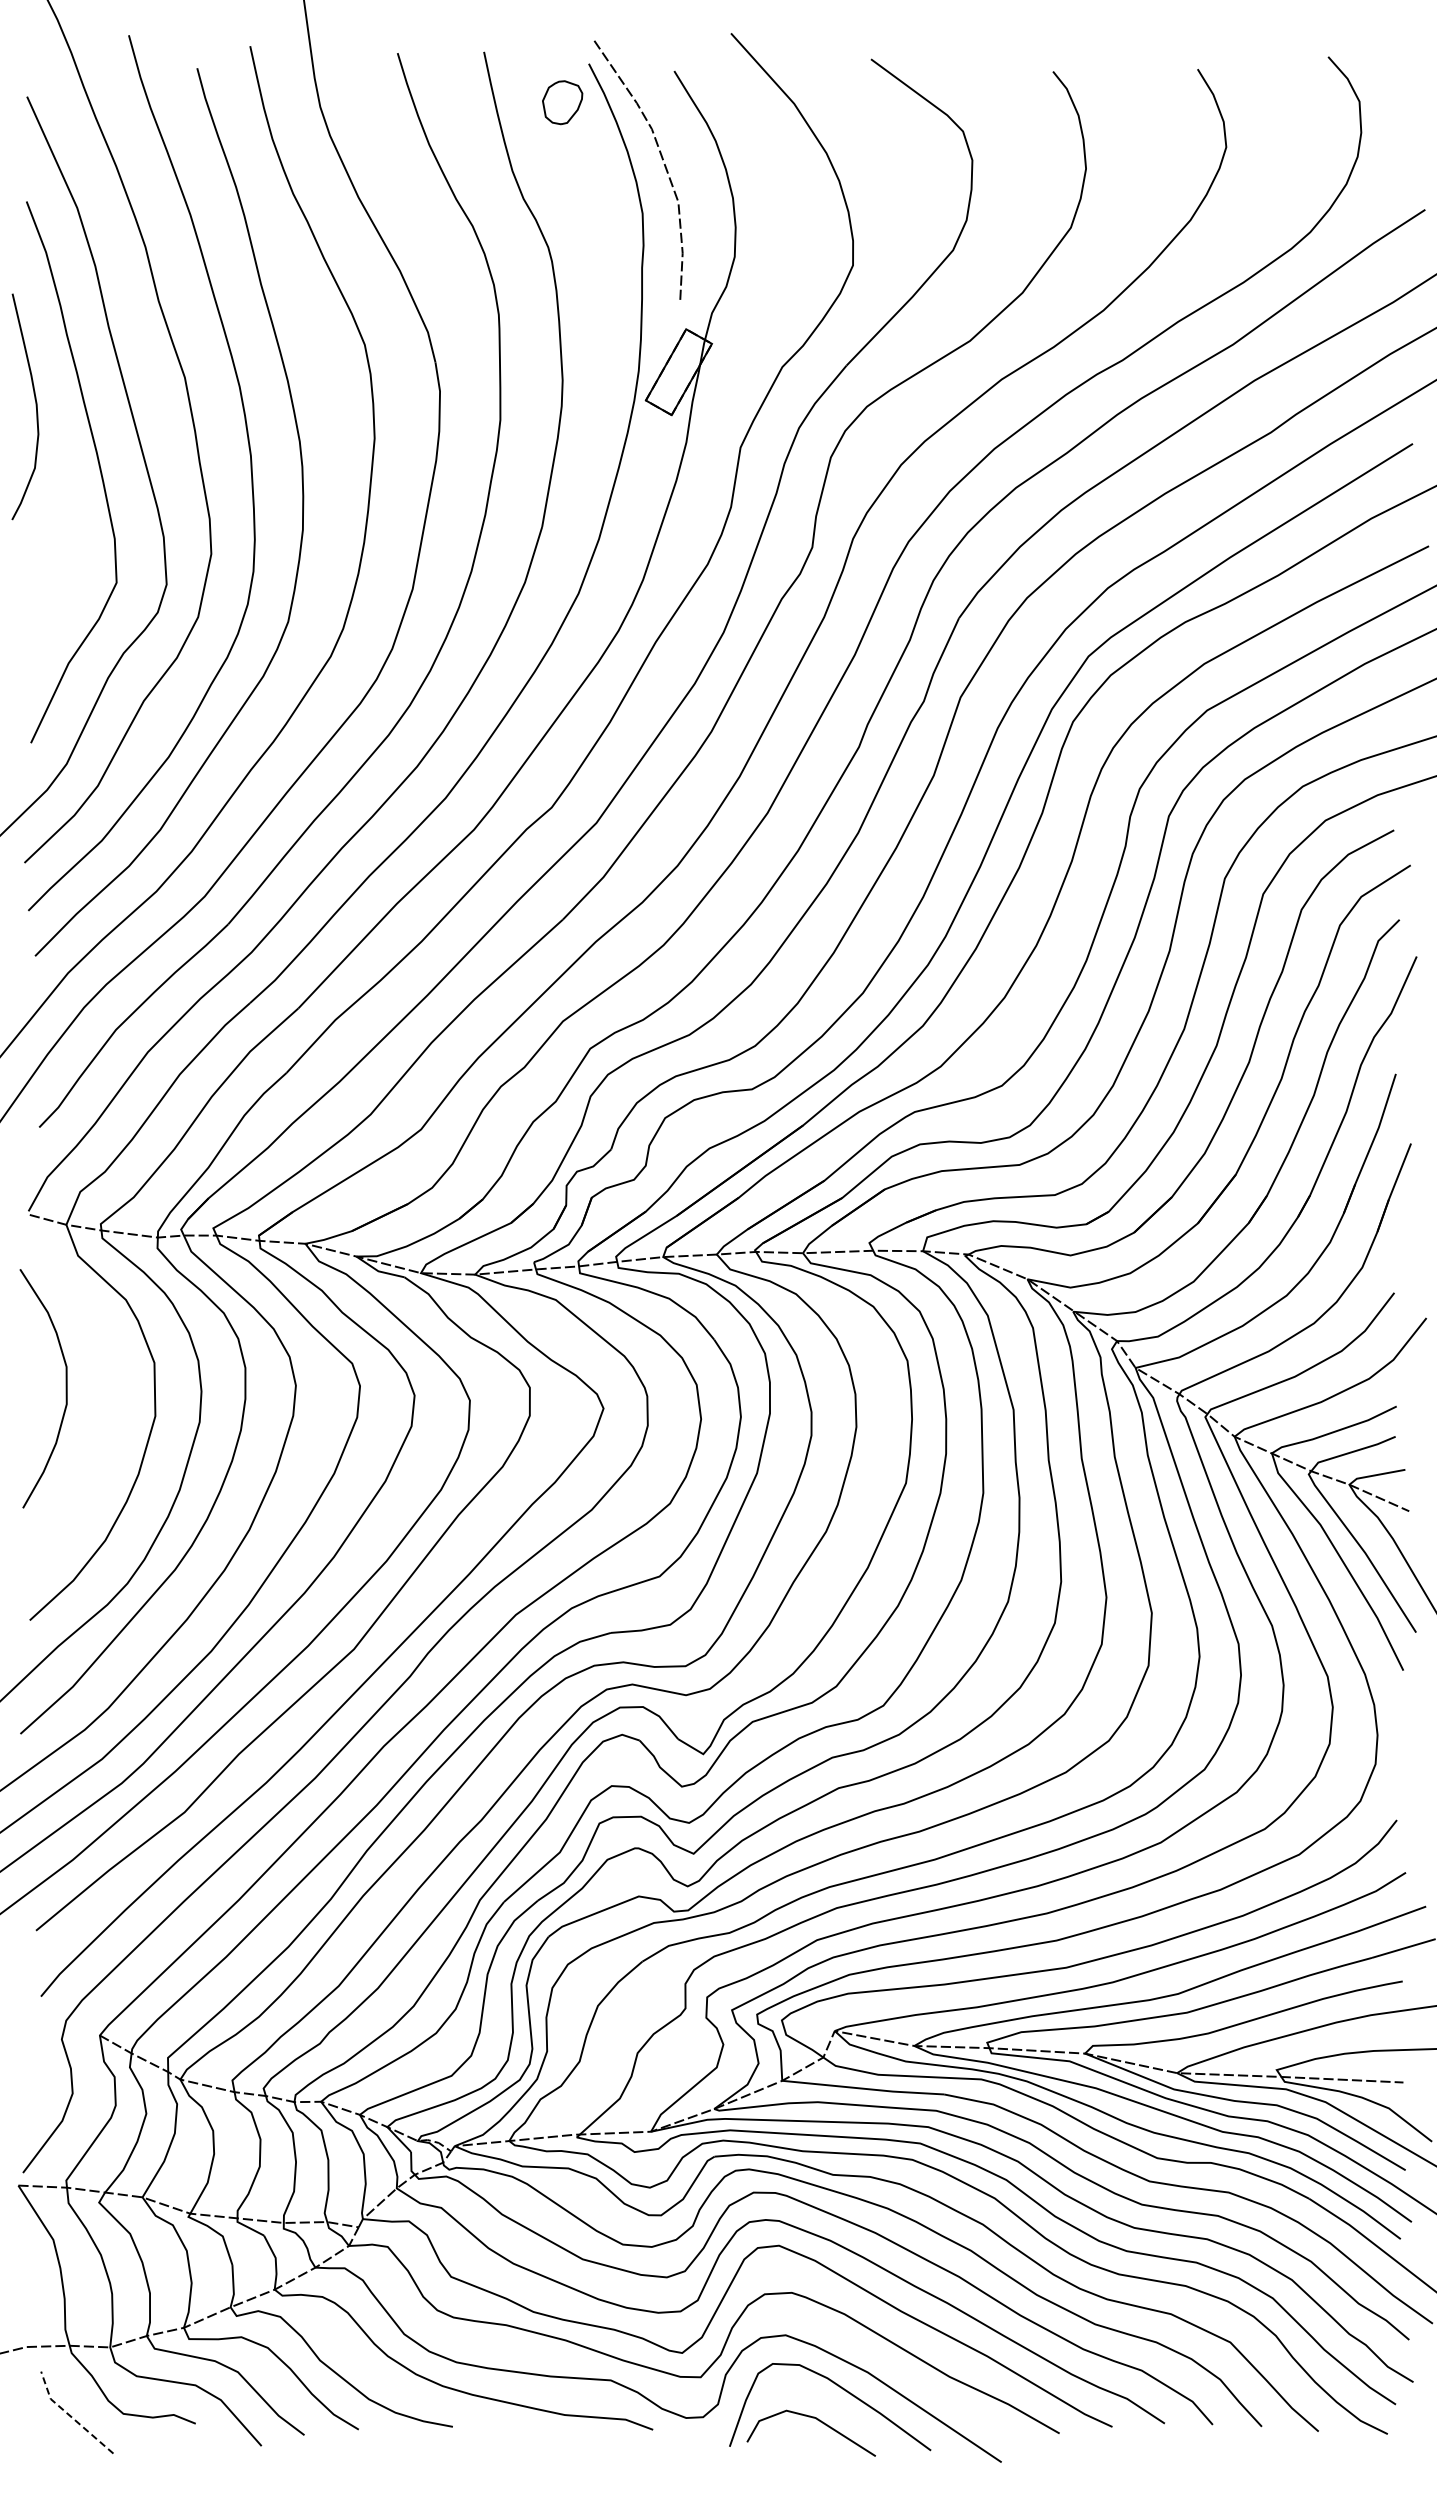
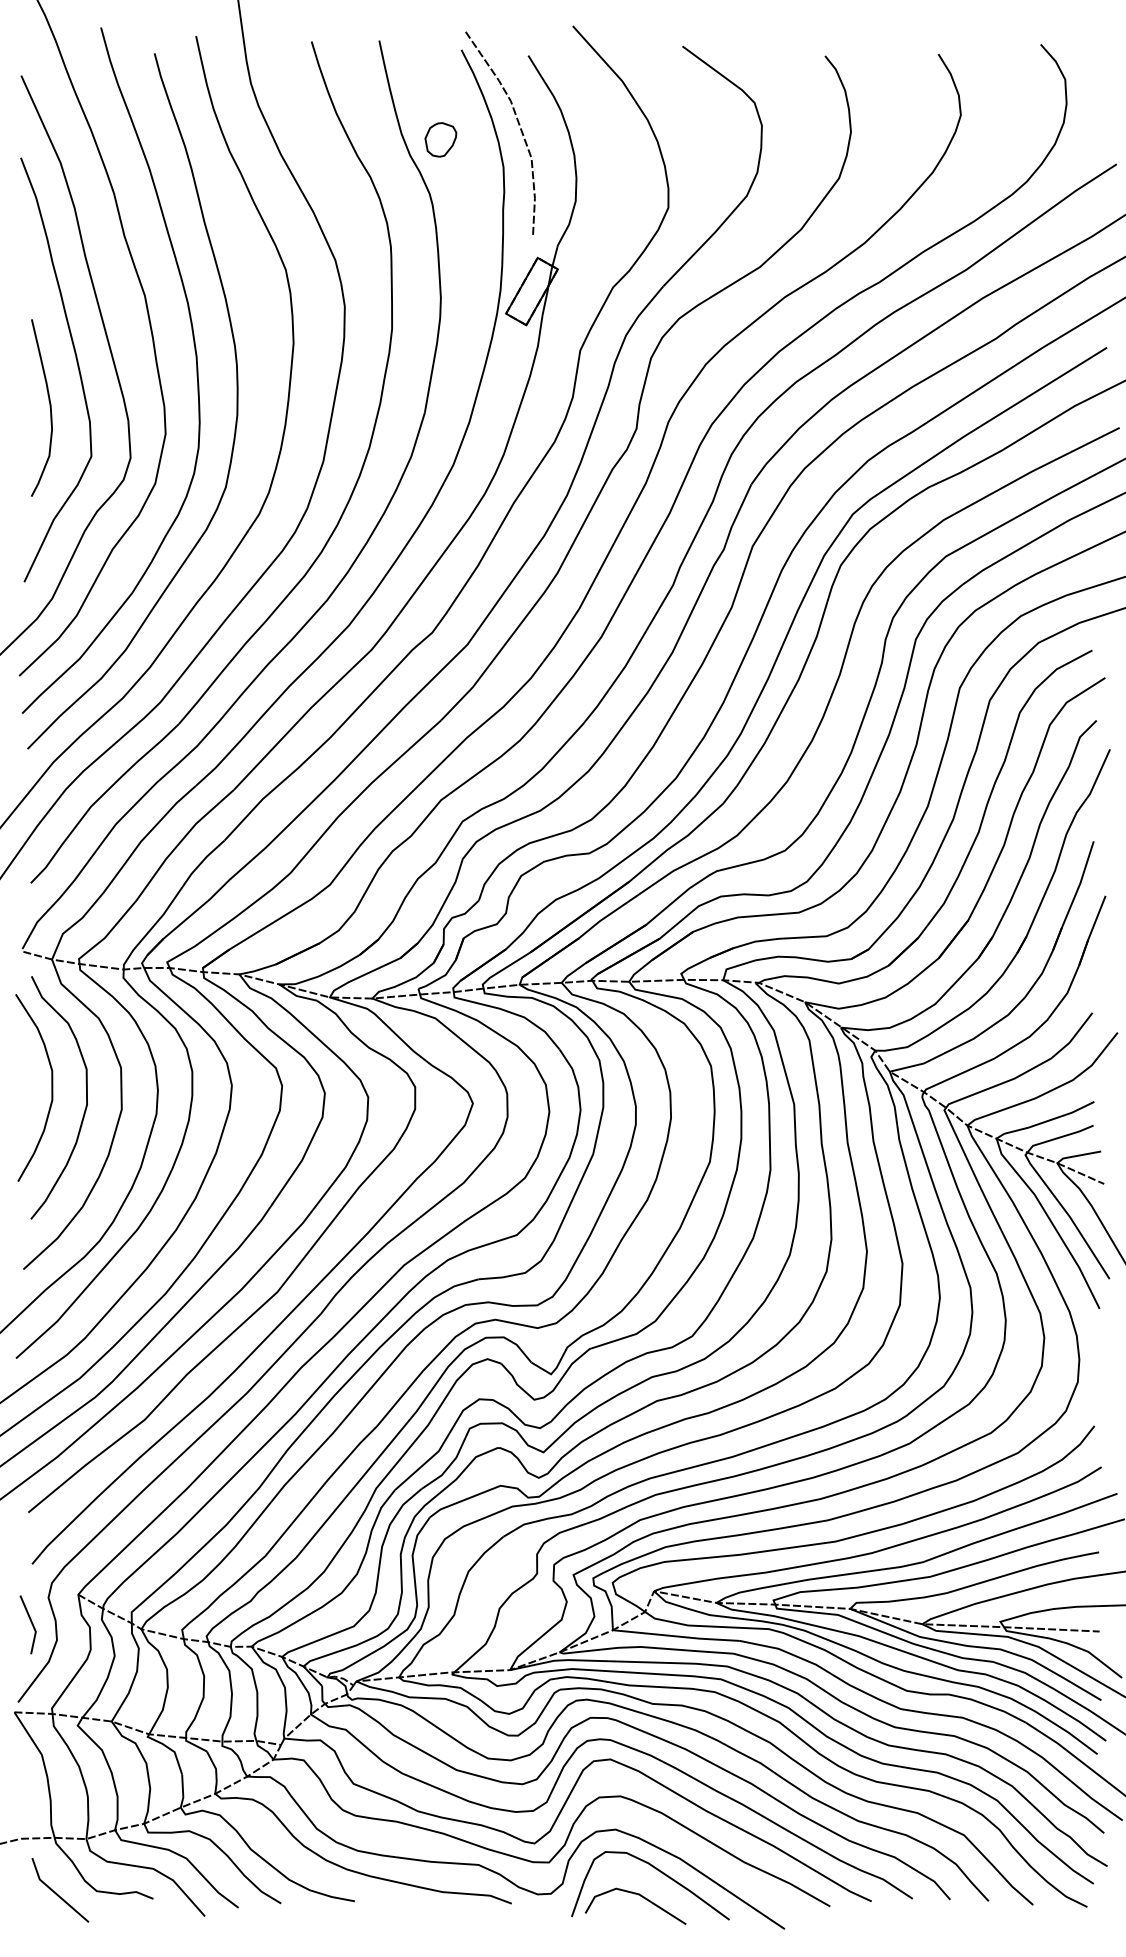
part: (562, 102) -> (440, 139), moved
curve: (35, 406) -> (49, 407), moved
curve: (110, 1401) -> (86, 1097), added
line: (39, 2071) -> (31, 1622), added
line: (70, 2415) -> (55, 1892), dashed -> solid

